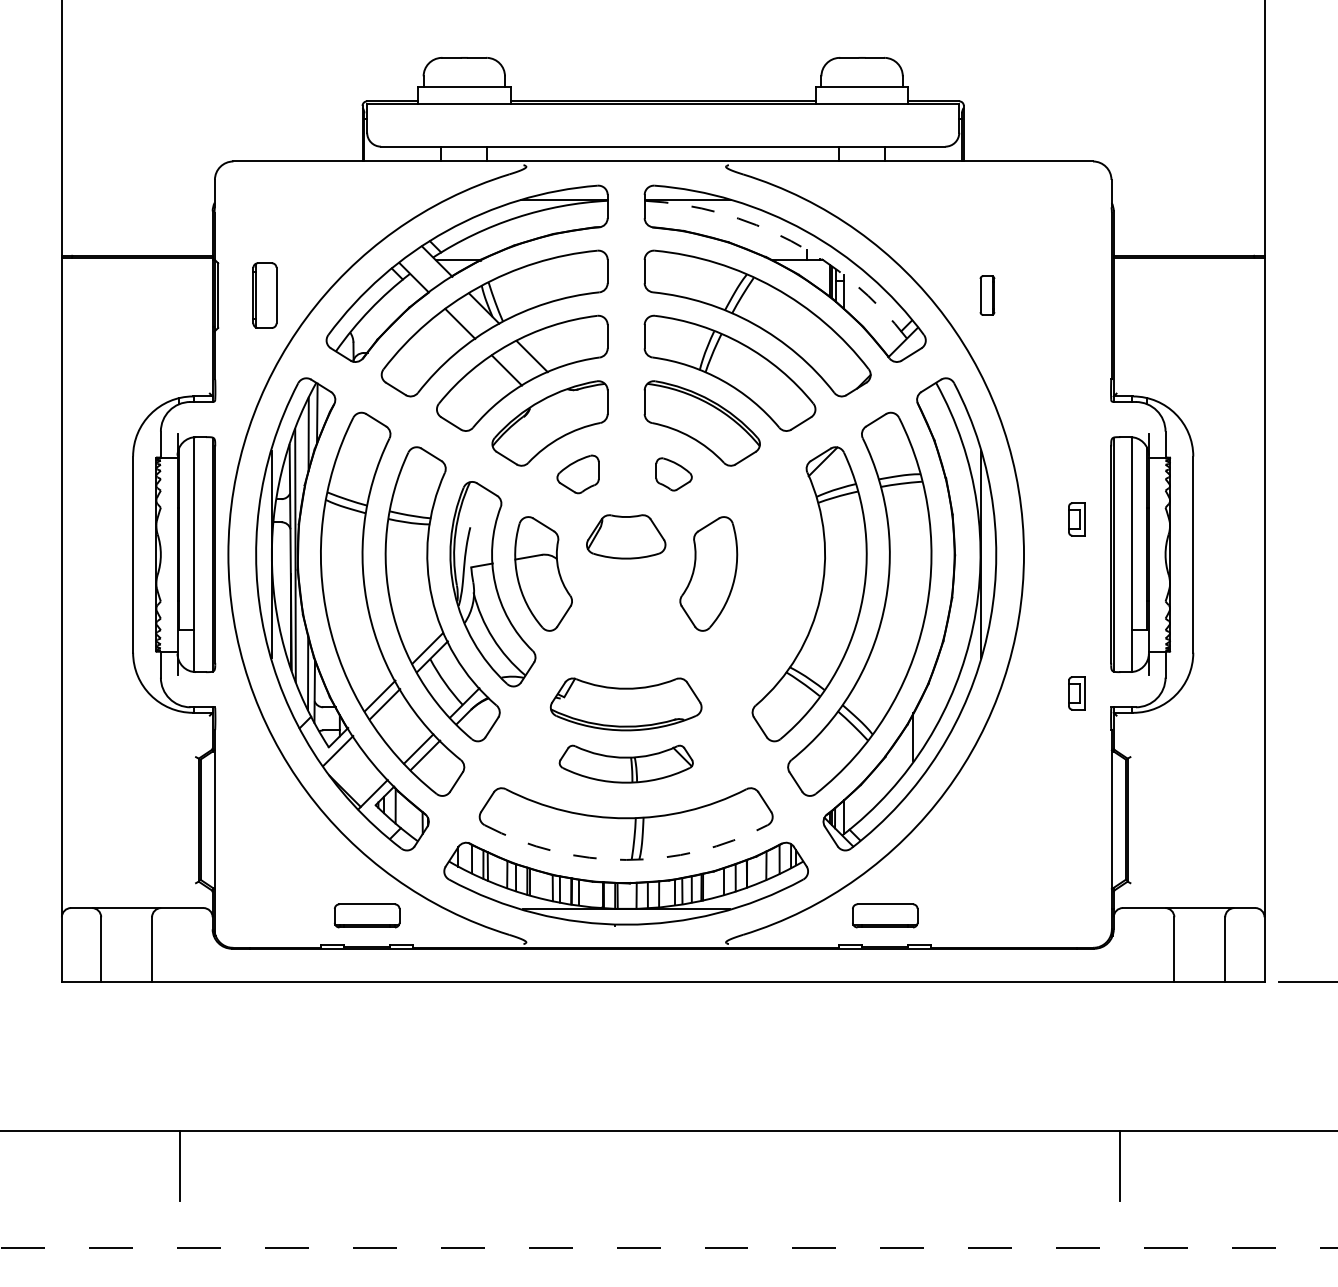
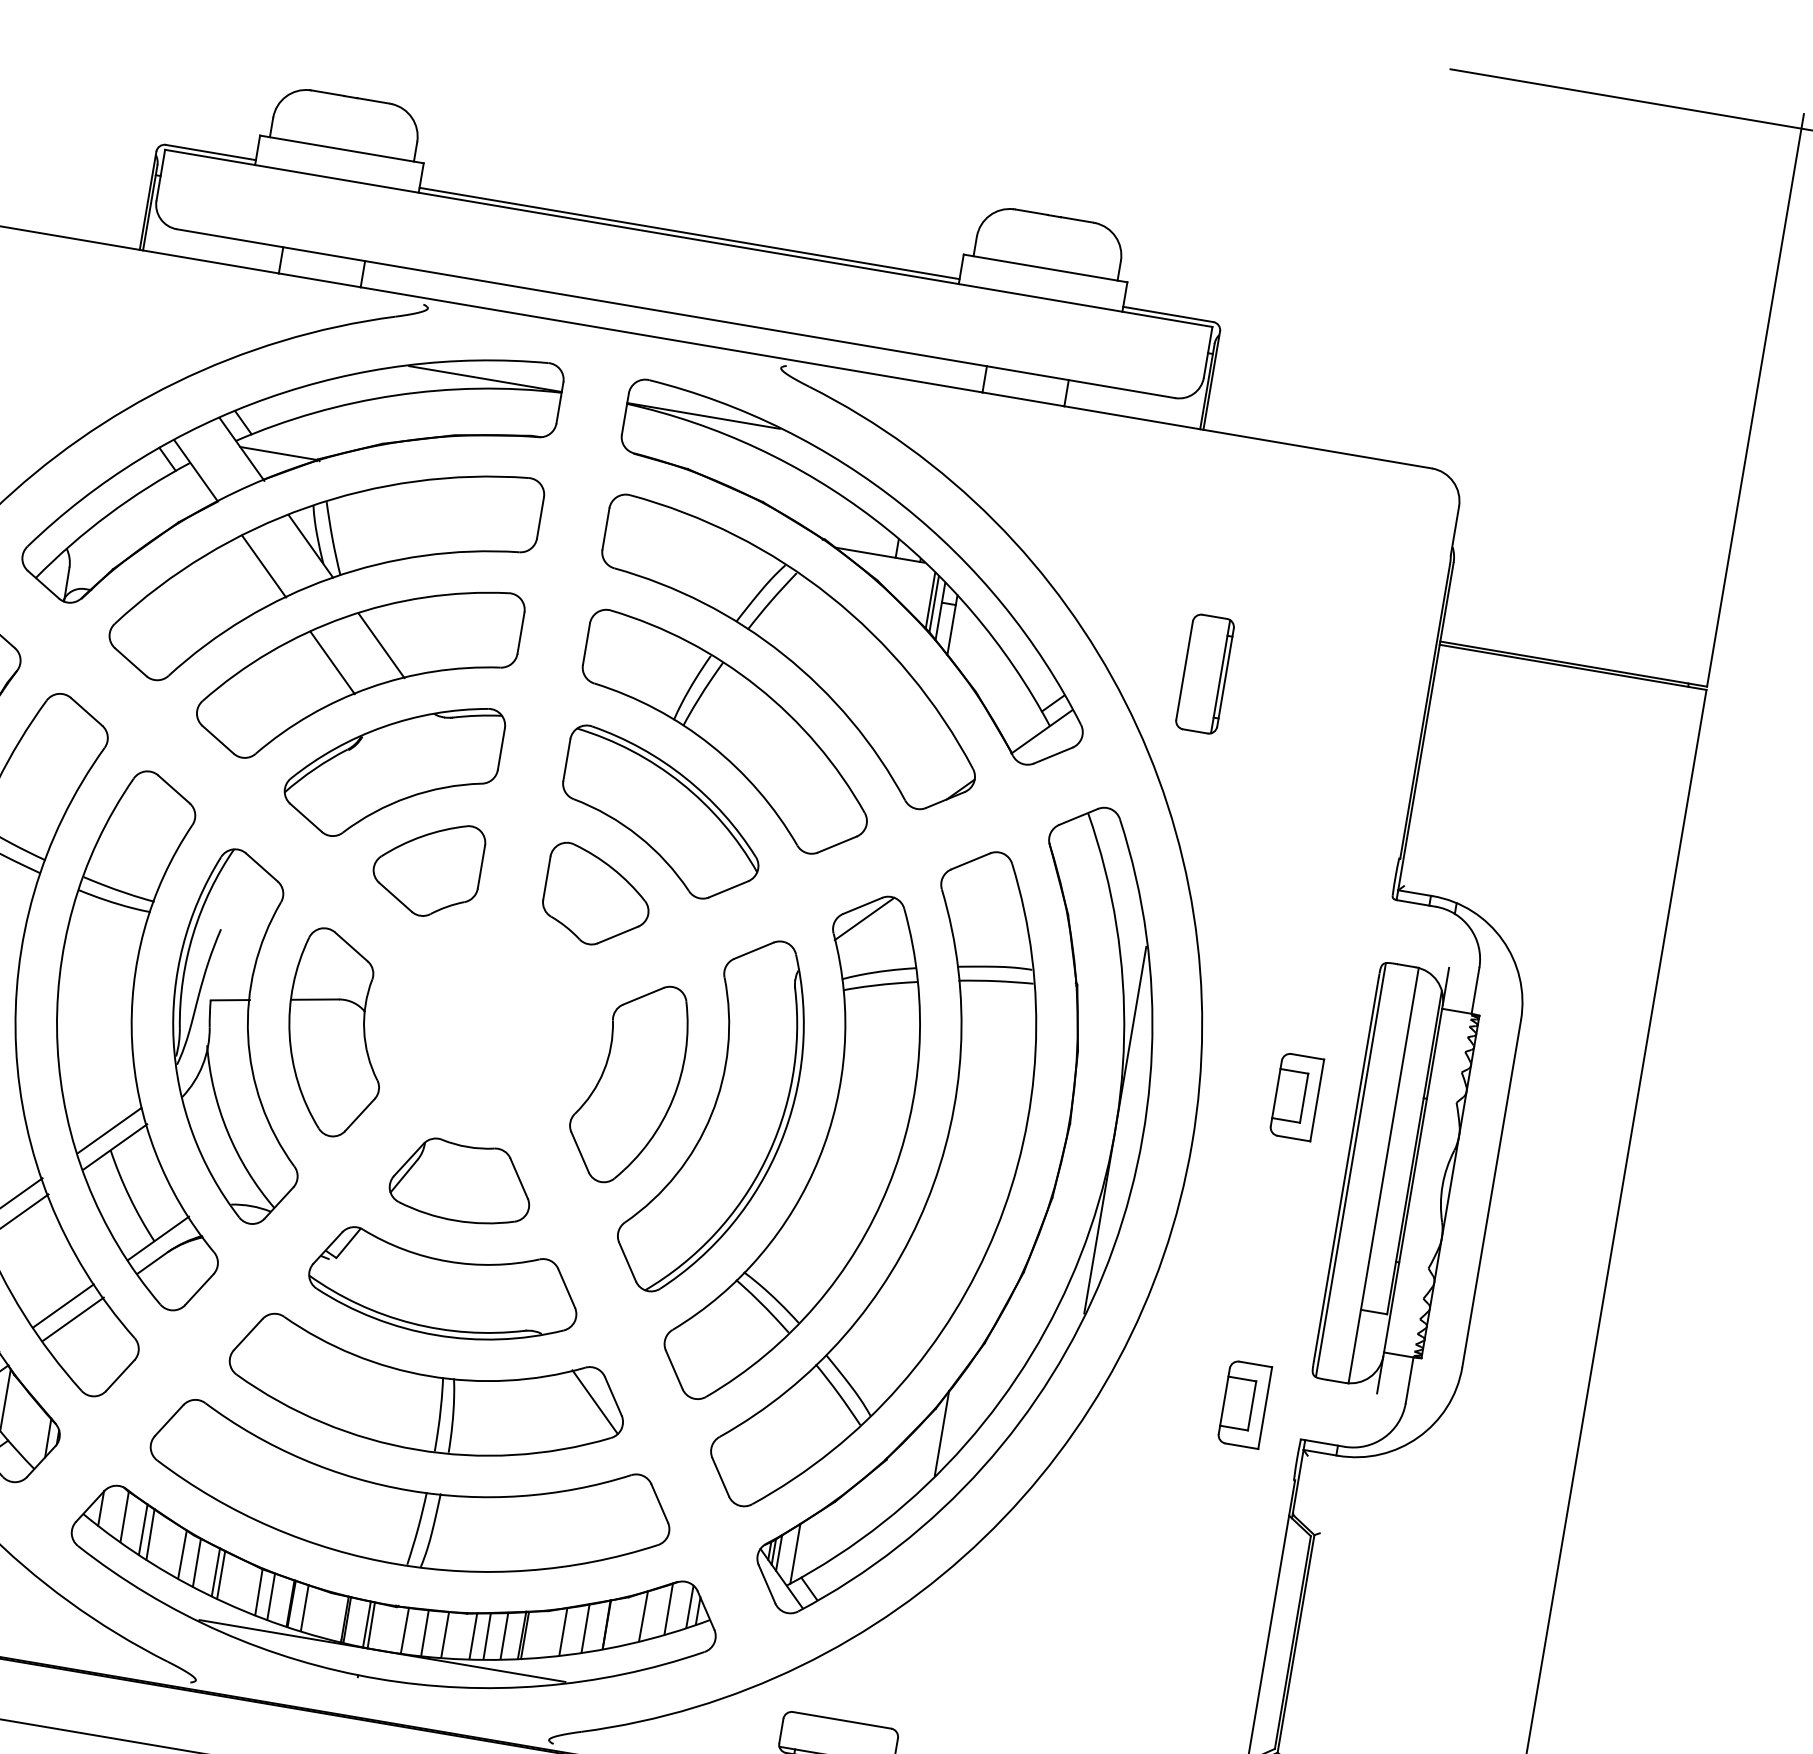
arc: (790, 240) -> (873, 517), dashed -> solid
part: (987, 295) -> (1205, 673), size x1.67
part: (577, 474) -> (426, 867), size x1.43
part: (673, 474) -> (596, 896), size x1.67
part: (1076, 519) -> (1295, 1096), size x1.43
part: (626, 536) -> (462, 1181), moved
part: (759, 584) -> (715, 1116), added
part: (1076, 693) -> (1243, 1404), size x1.43
part: (626, 763) -> (426, 1393), size x1.67
arc: (626, 859) -> (397, 1563), dashed -> solid

